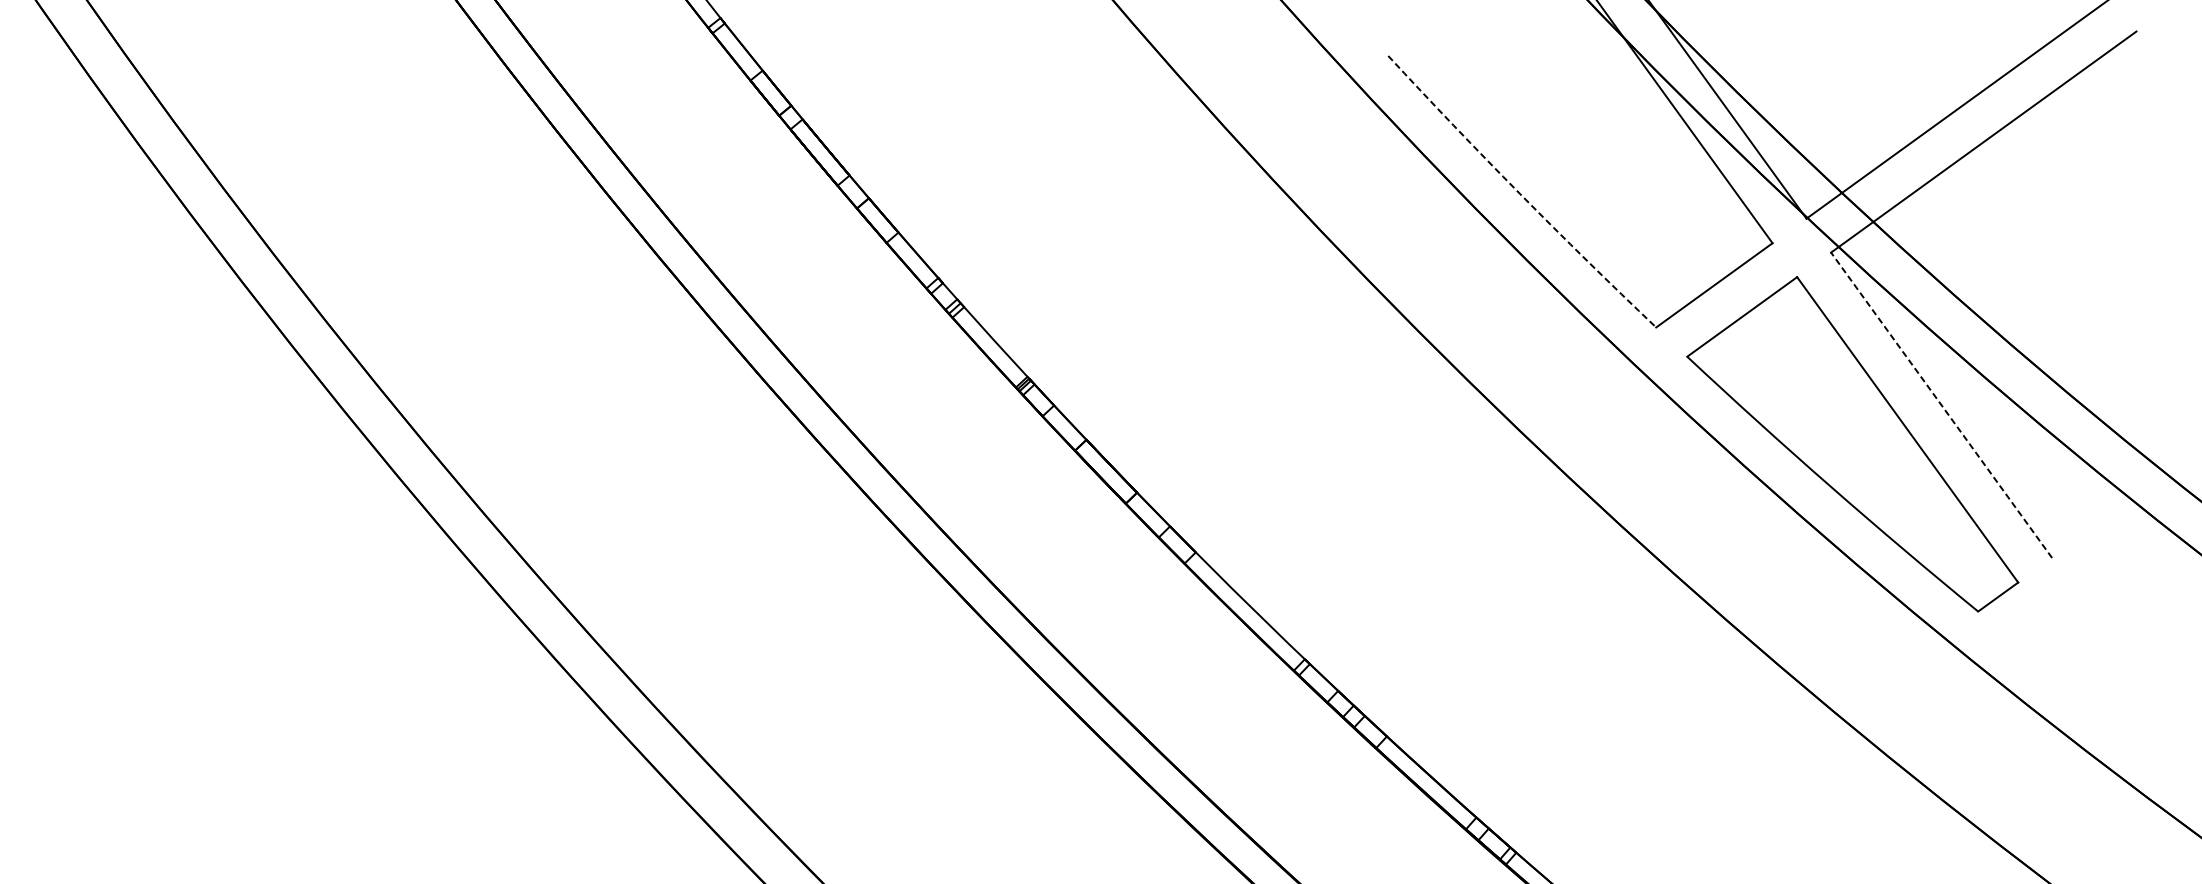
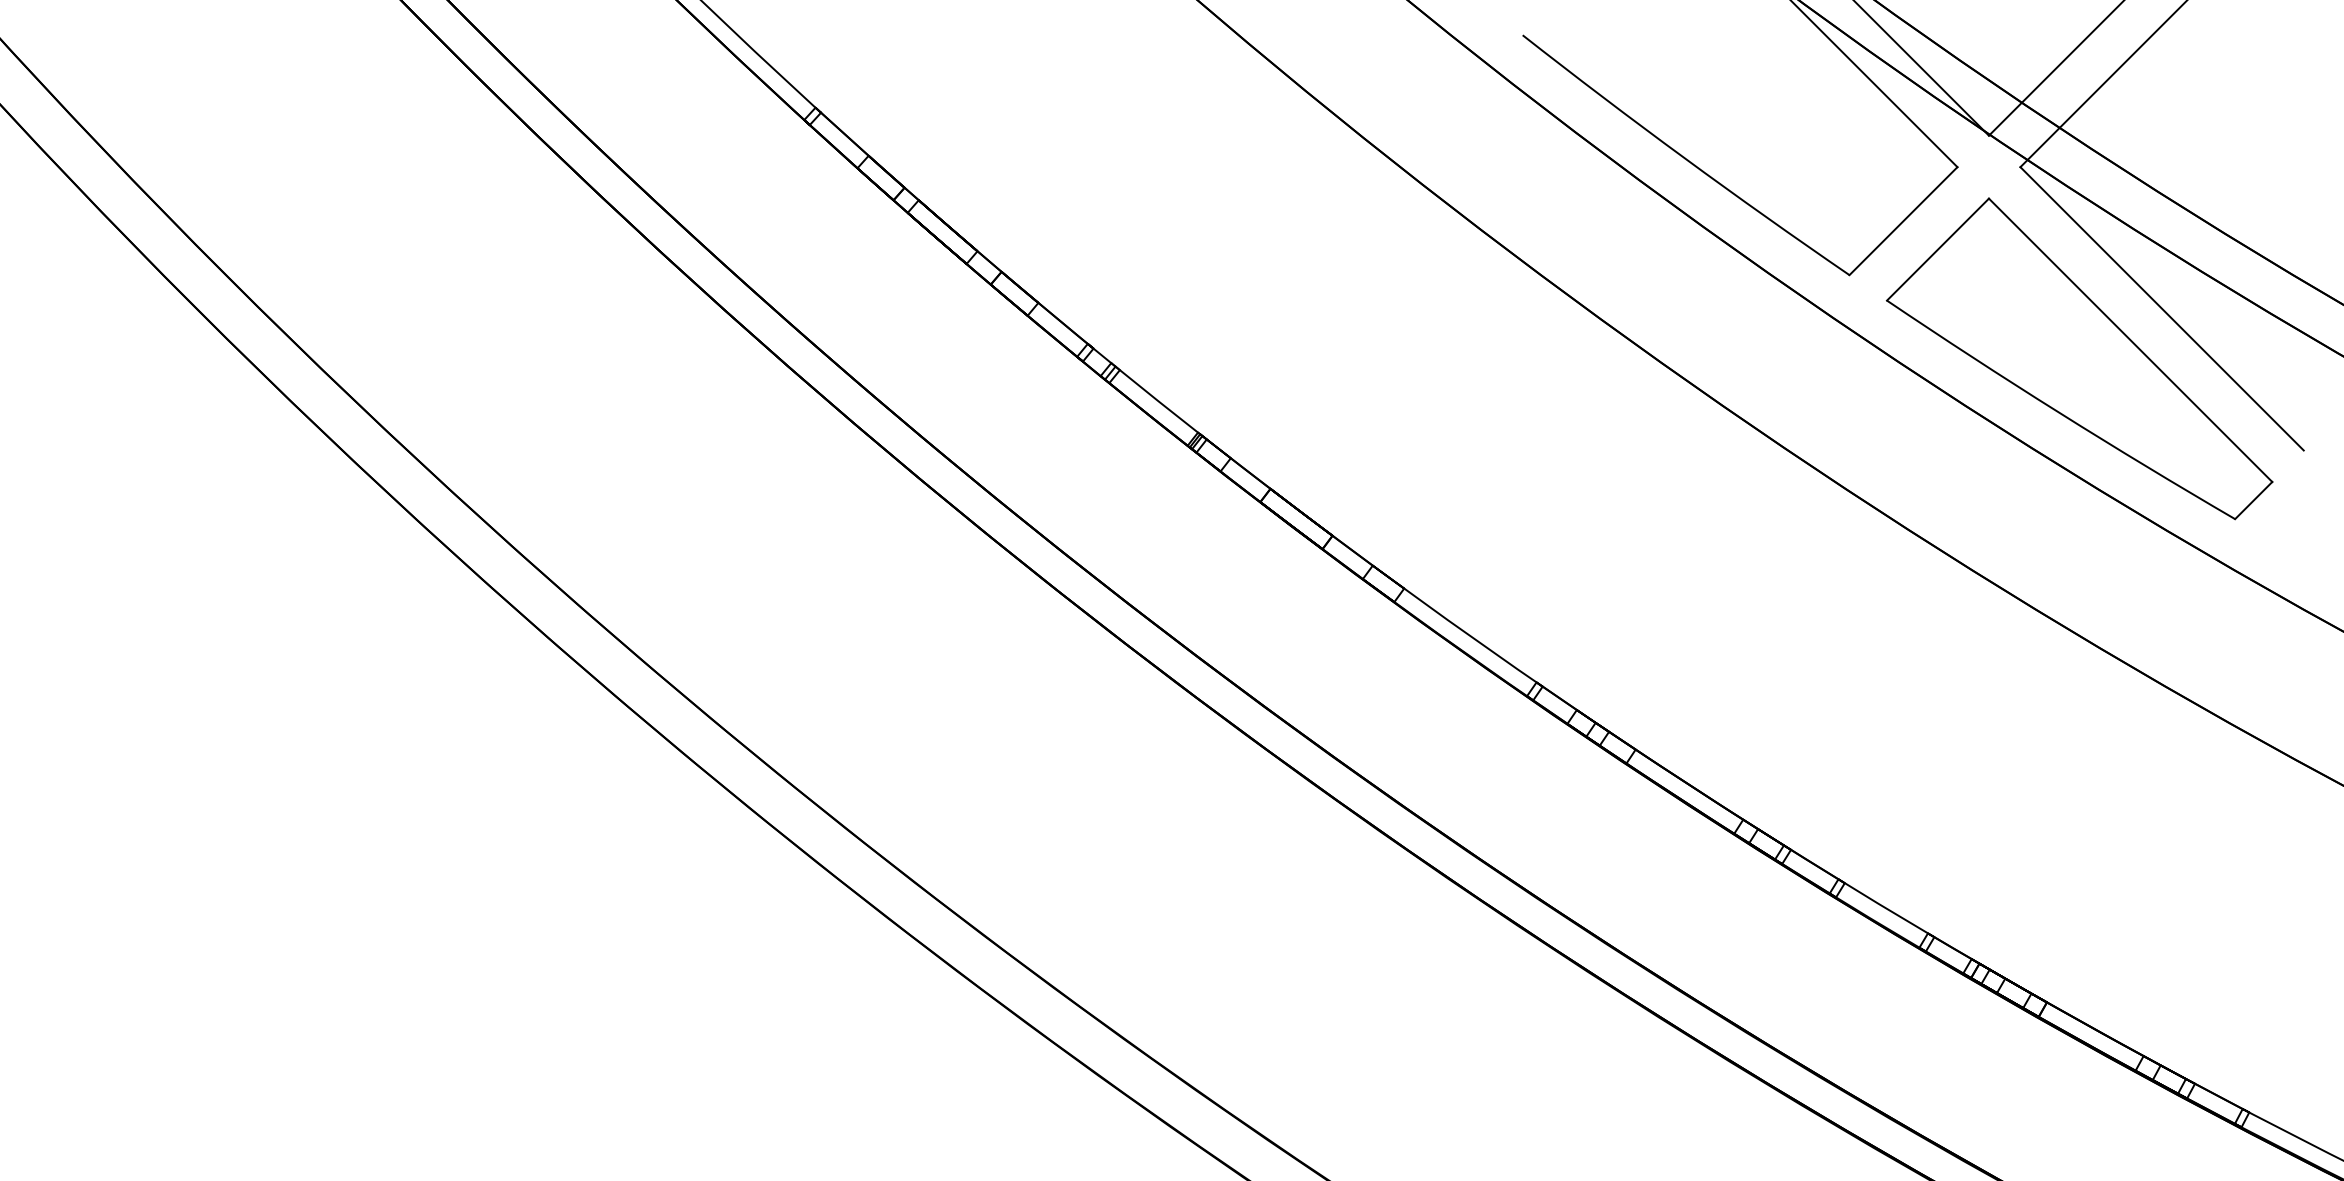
arc: (1520, 193) -> (1684, 157), dashed -> solid
line: (1941, 404) -> (2161, 308), dashed -> solid

